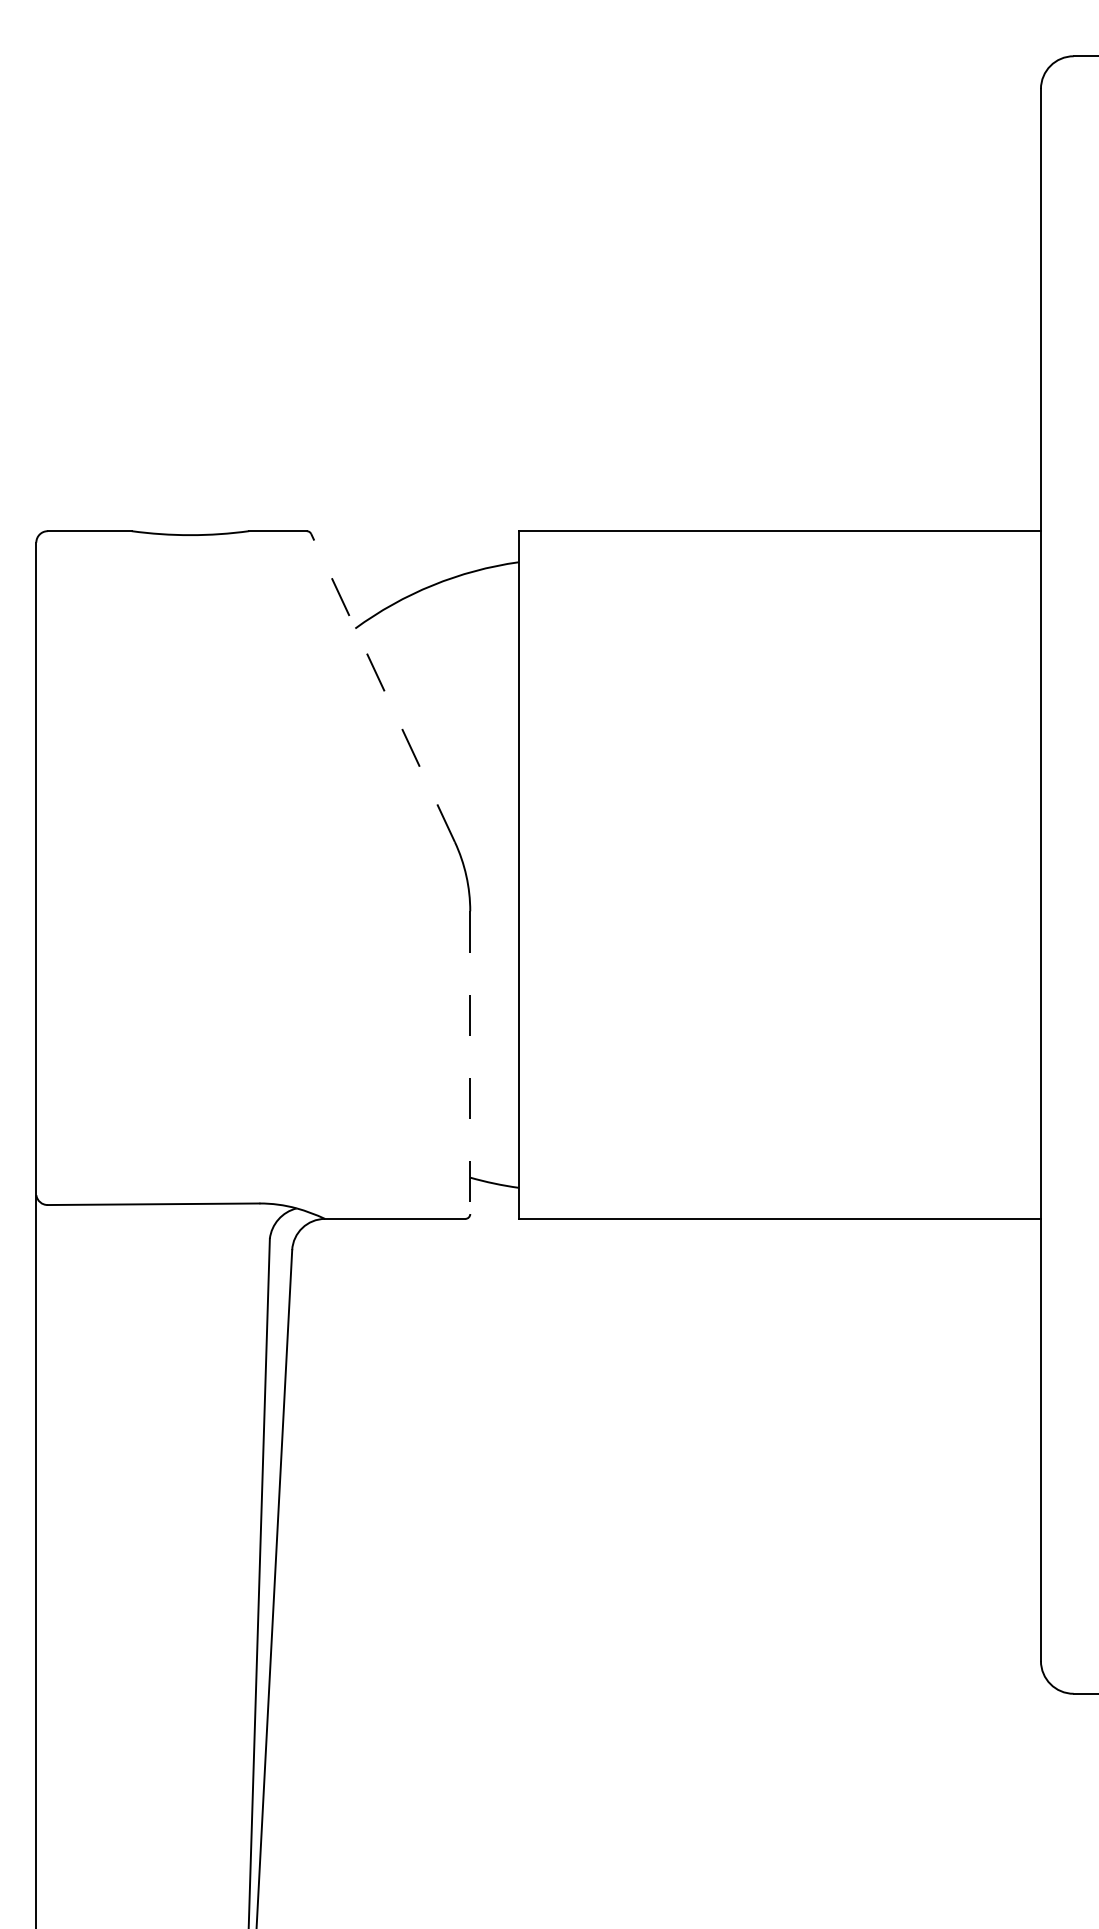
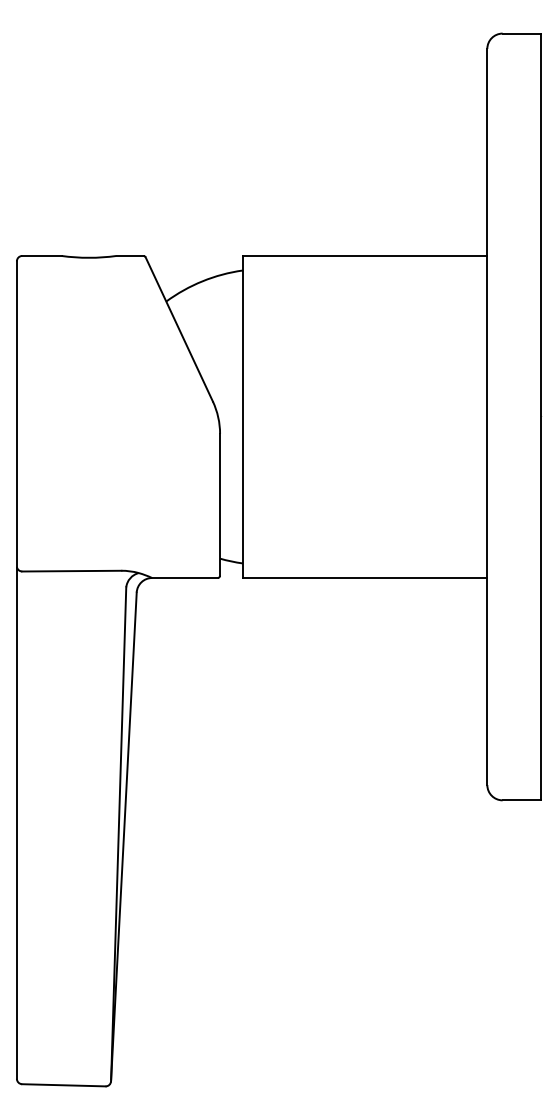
line: (383, 688) -> (179, 329), dashed -> solid
line: (471, 1061) -> (220, 504), dashed -> solid

